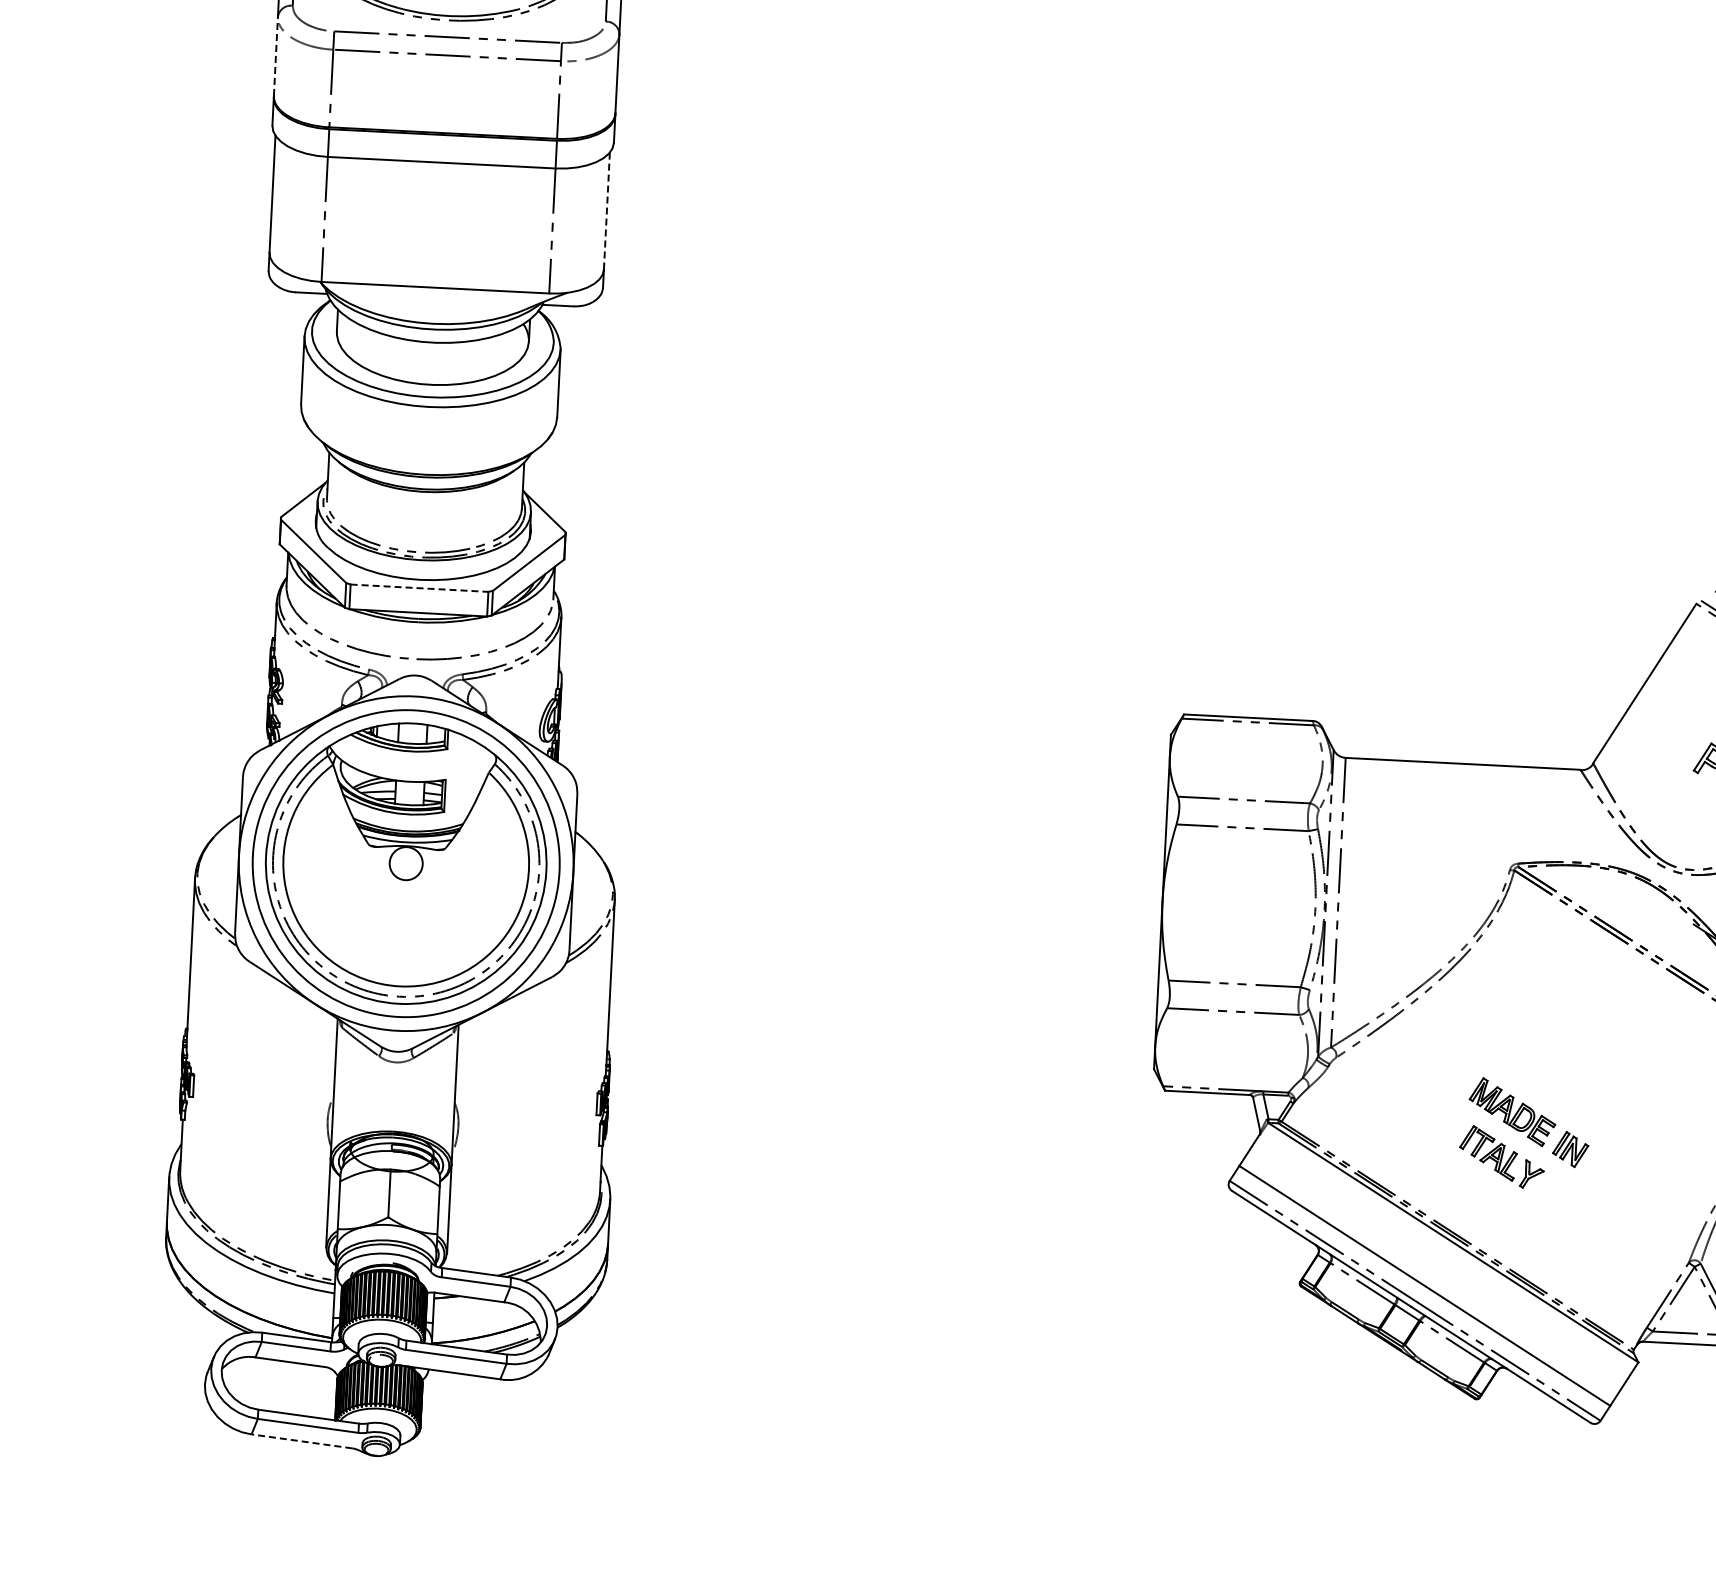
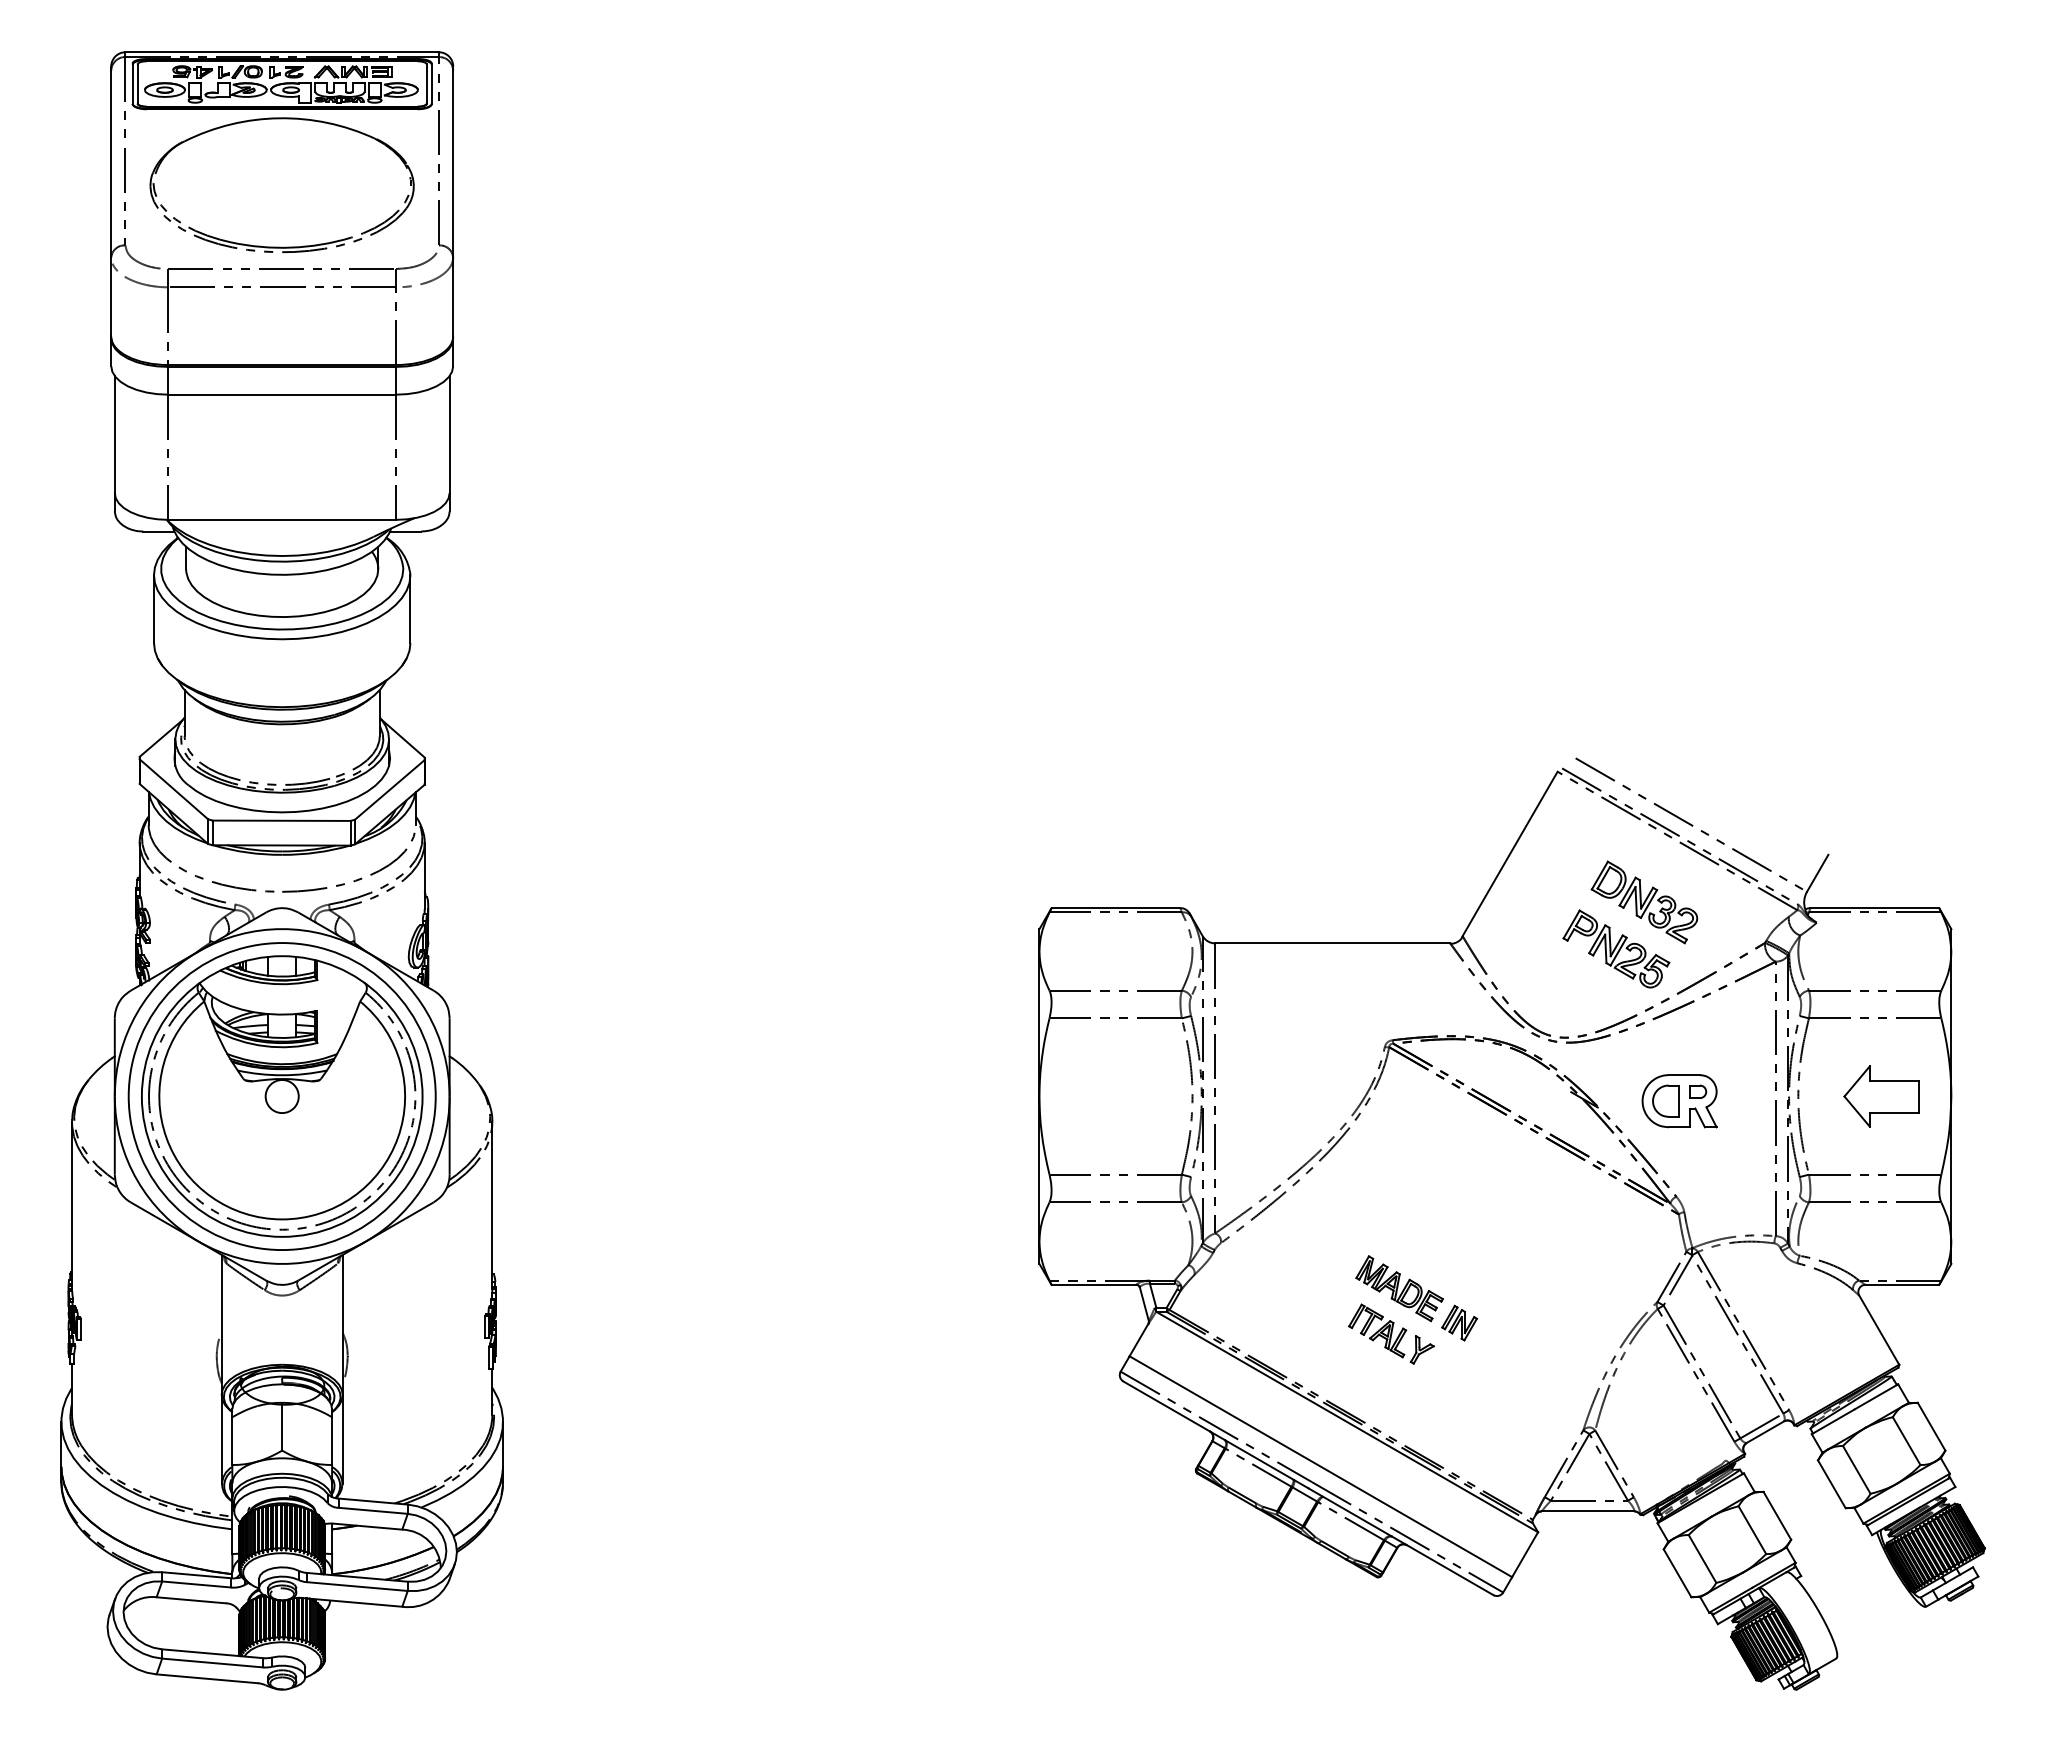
line: (276, 56) -> (111, 296), dashed -> solid
line: (606, 210) -> (449, 434), dashed -> solid
line: (419, 587) -> (281, 820), dashed -> solid
line: (302, 1441) -> (207, 1678), dashed -> solid

